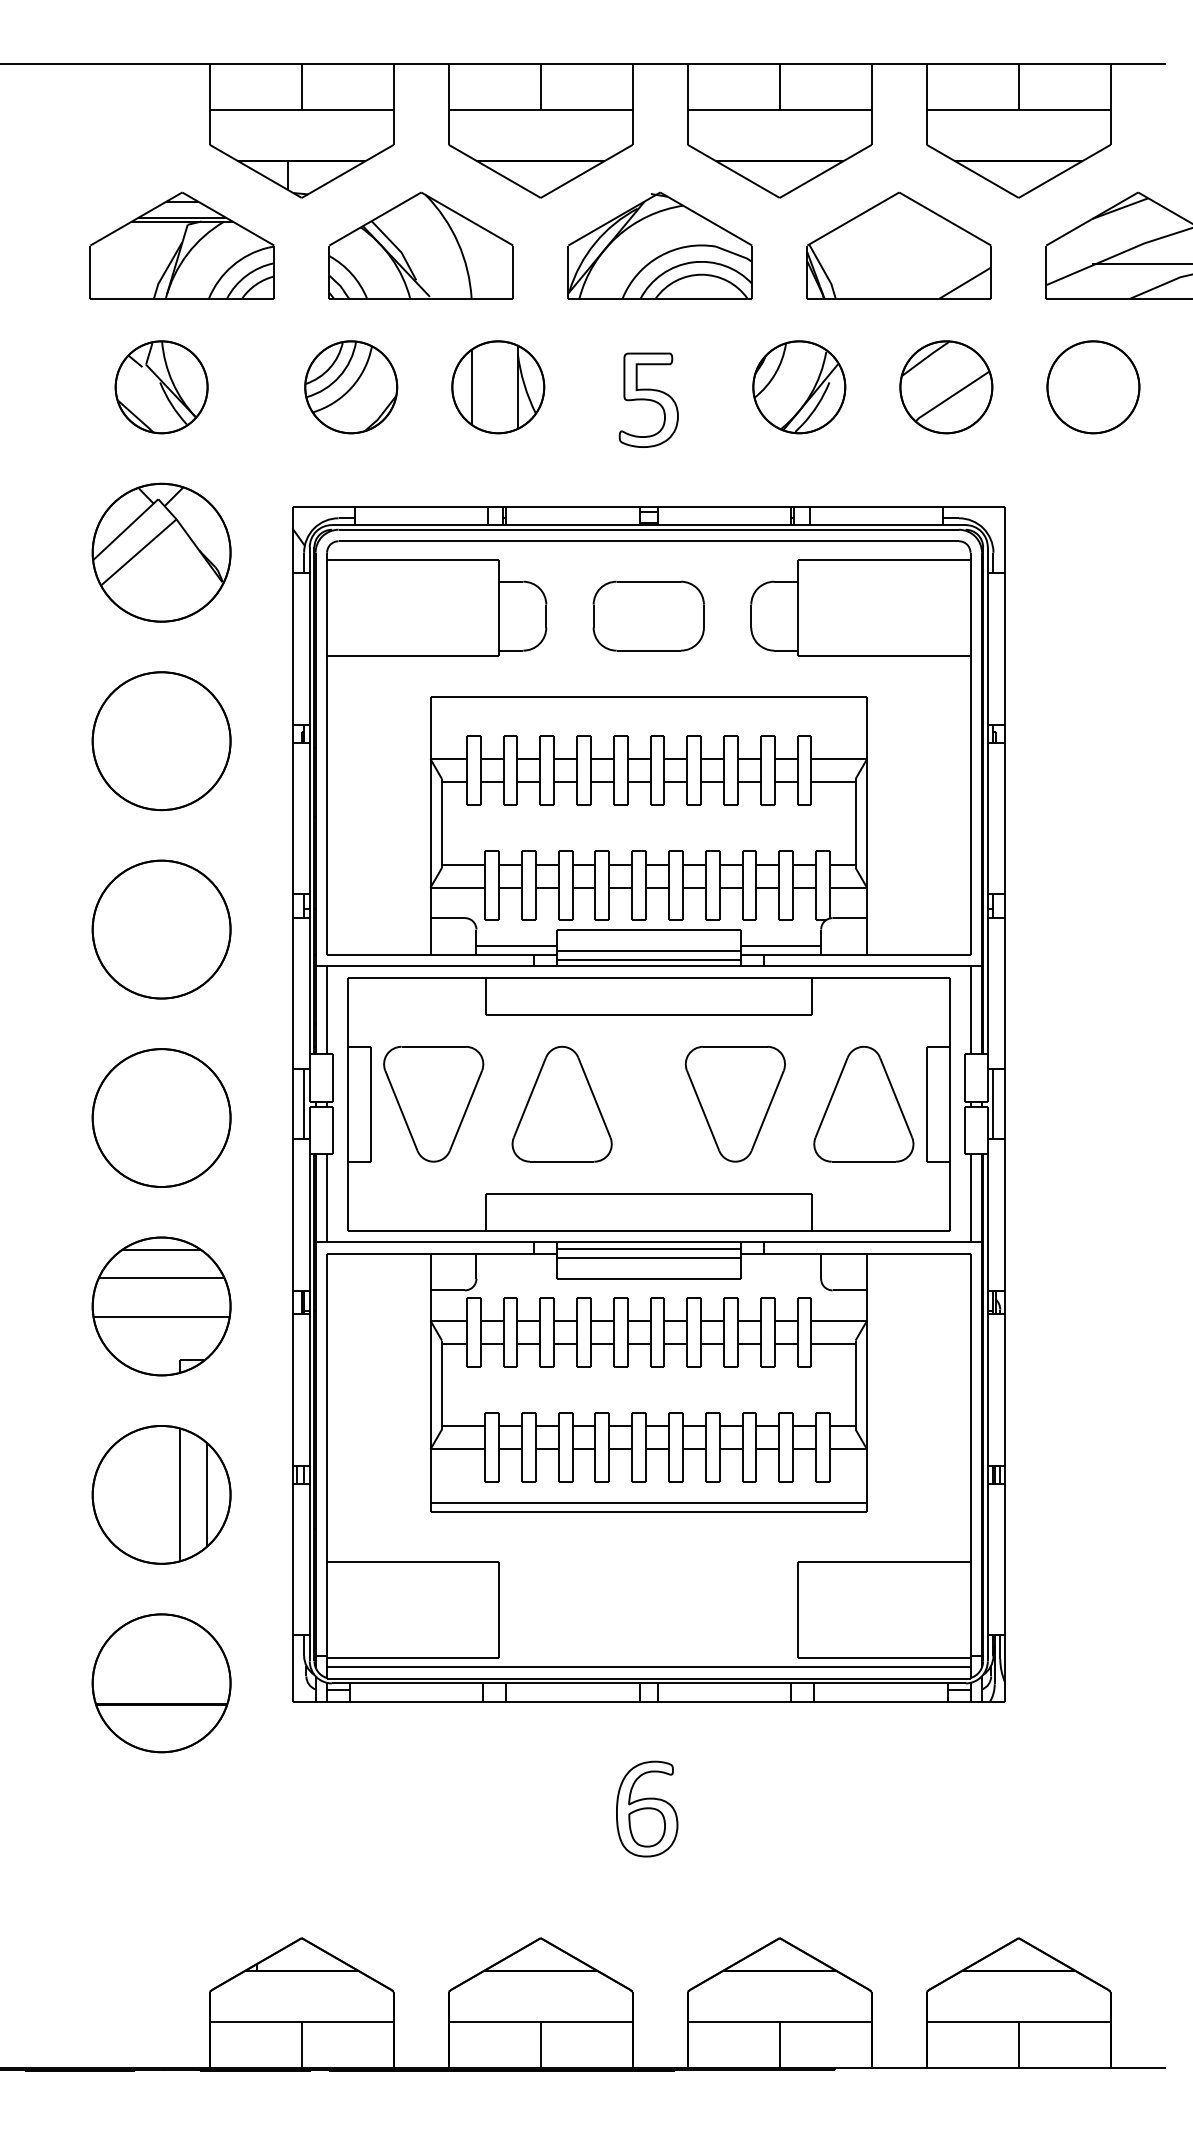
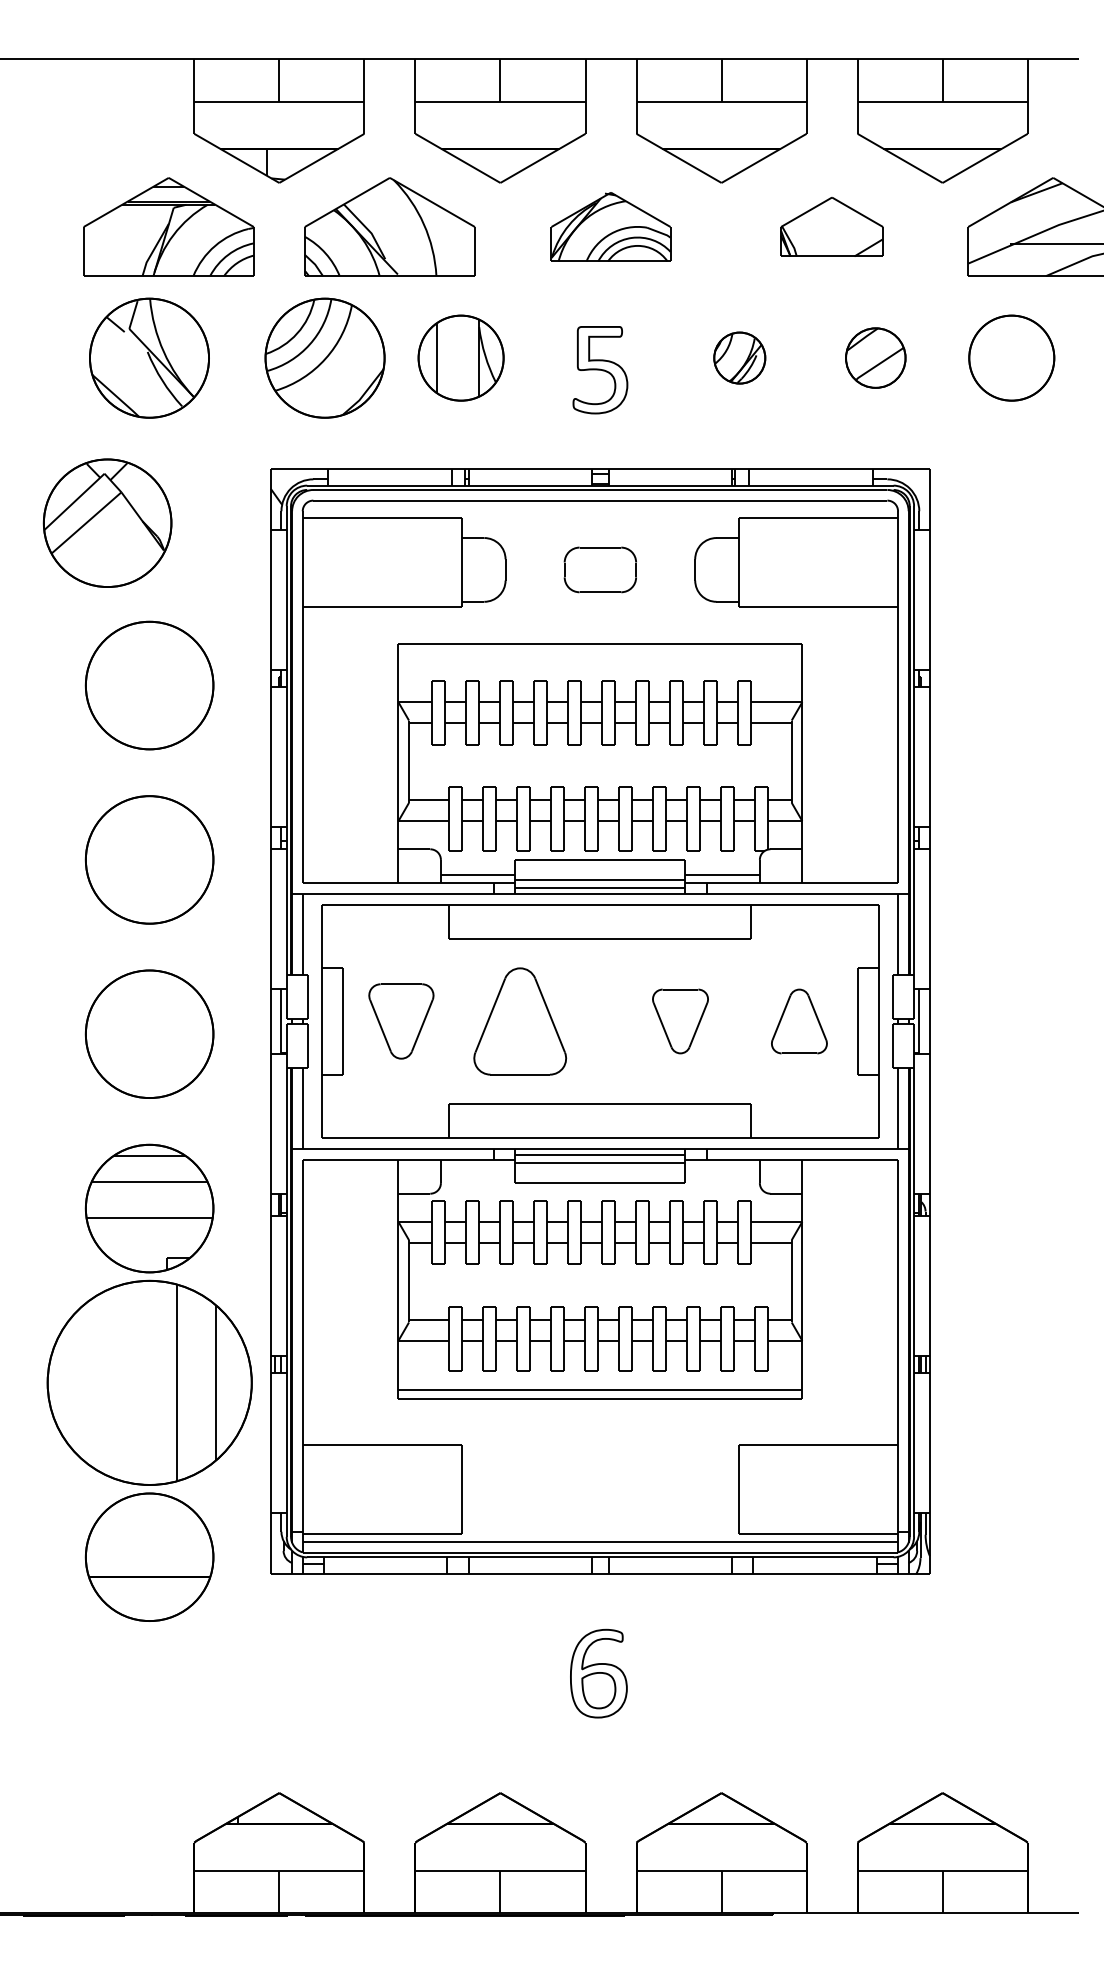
part: (659, 245) -> (610, 226), size x0.7
part: (898, 245) -> (831, 226), size x0.6
part: (161, 386) -> (149, 357), size x1.4
part: (350, 386) -> (324, 357), size x1.4
part: (799, 386) -> (739, 357), size x0.6
part: (946, 386) -> (875, 357), size x0.7
part: (161, 551) -> (107, 522), moved
part: (648, 615) -> (600, 569), size x0.7
part: (433, 1104) -> (401, 1021), size x0.7
part: (735, 1104) -> (680, 1021), size x0.6
part: (863, 1104) -> (799, 1021), size x0.6
part: (161, 1494) -> (149, 1382), size x1.6

